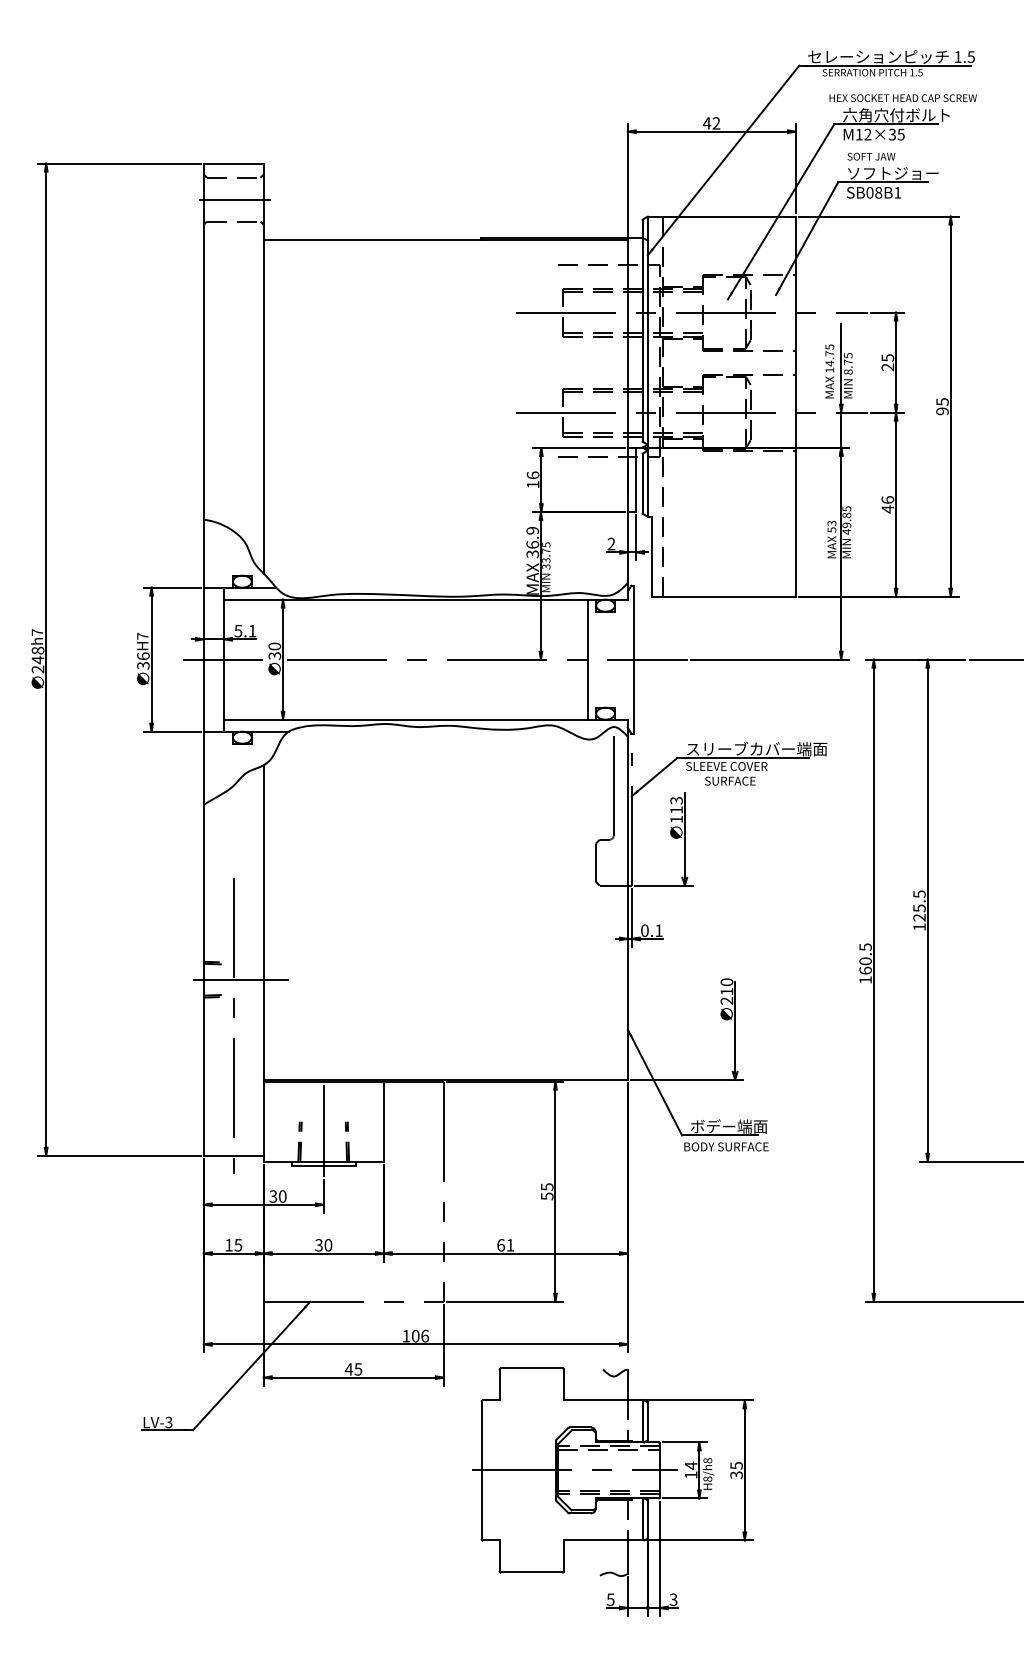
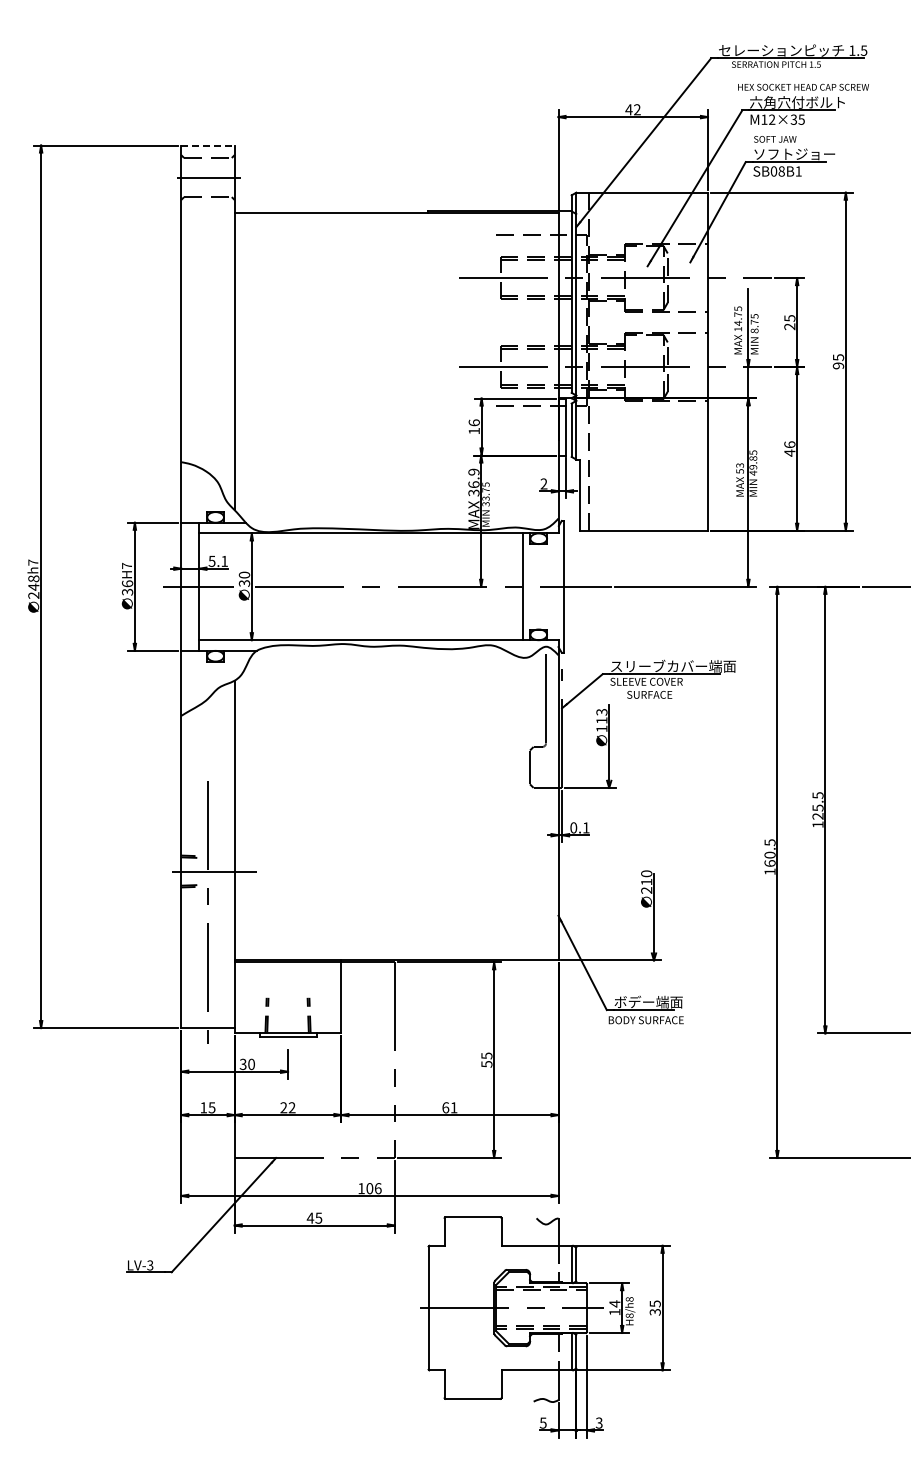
line: (233, 163) -> (207, 145), solid -> dashed
line: (324, 1130) -> (288, 1005), removed
text: (323, 1244) -> (287, 1107), 30 -> 22

